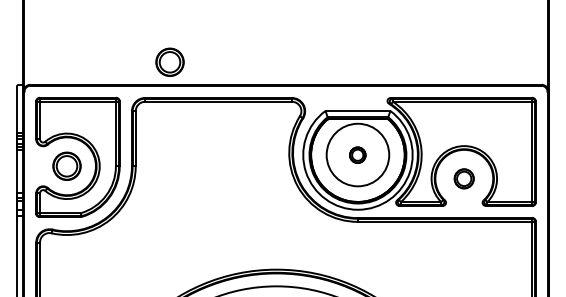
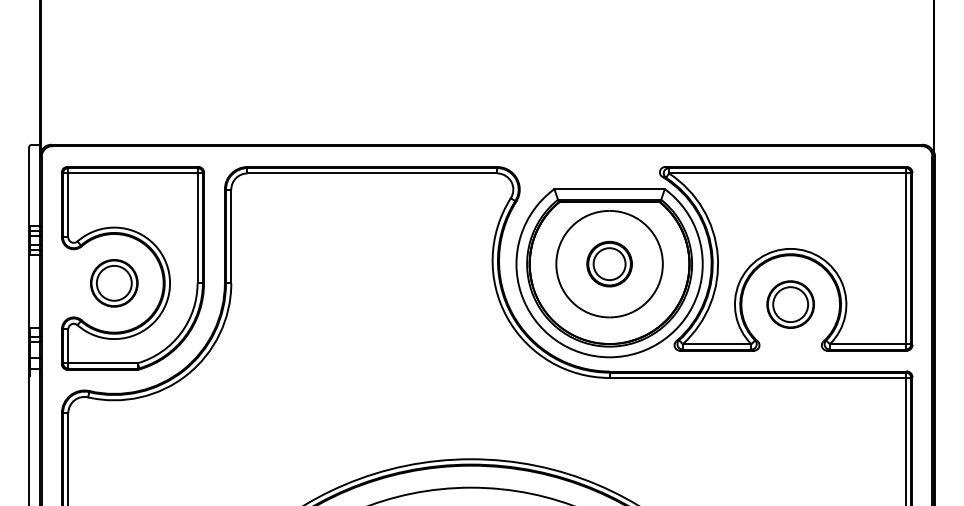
part: (169, 61) -> (288, 104), removed
part: (357, 155) -> (608, 264), size x1.67
part: (463, 178) -> (789, 304), size x1.43

